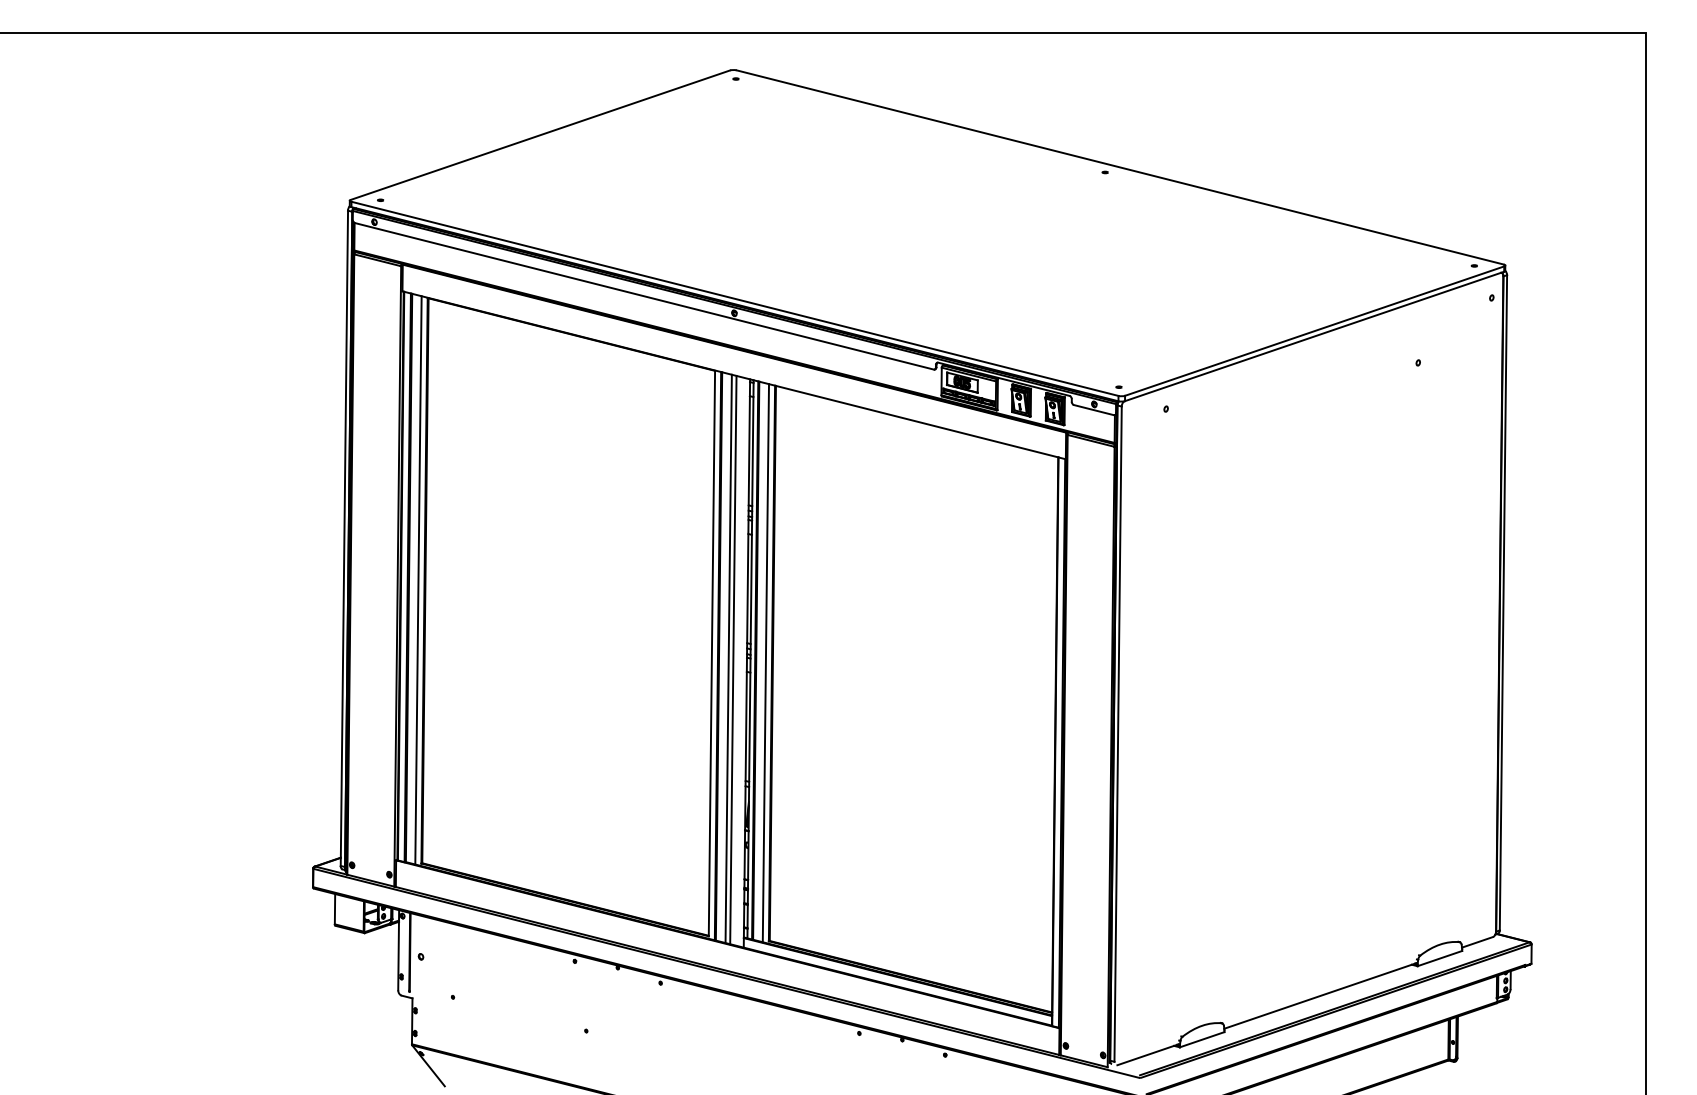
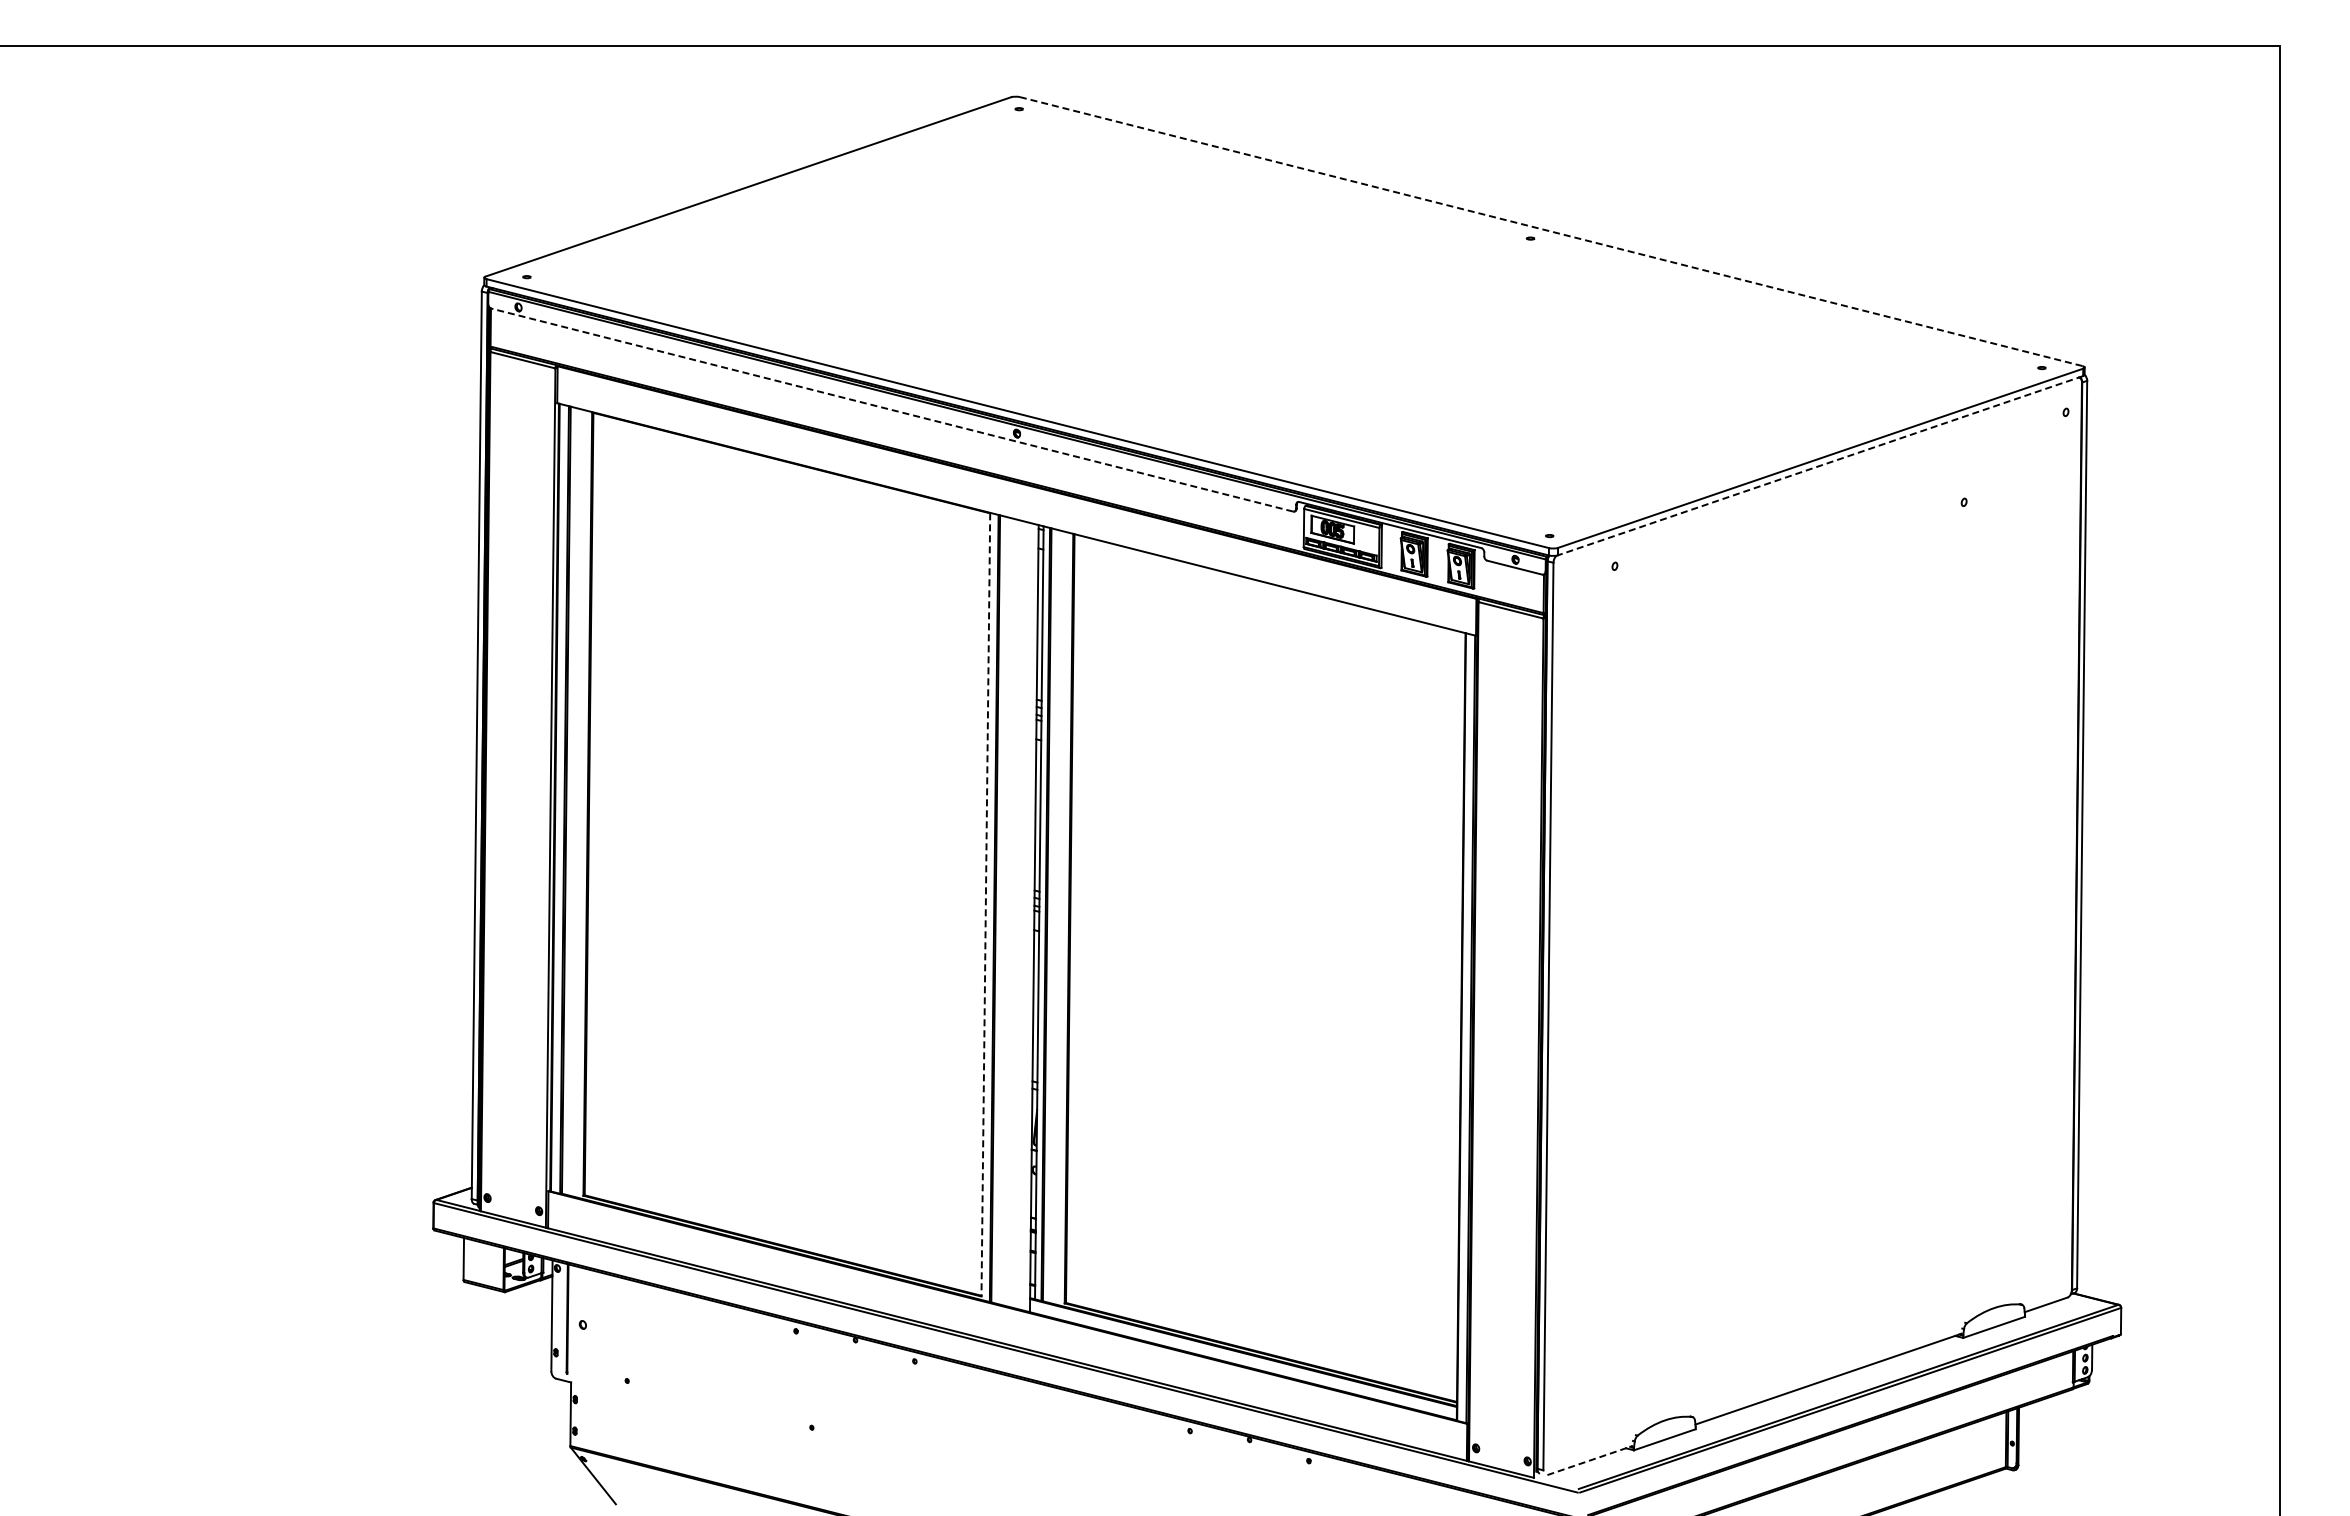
line: (1120, 167) -> (1551, 231), solid -> dashed
line: (644, 296) -> (892, 410), solid -> dashed
line: (1314, 336) -> (1820, 465), solid -> dashed
line: (418, 580) -> (579, 803), removed
line: (711, 653) -> (985, 904), solid -> dashed
line: (728, 658) -> (1008, 911), removed
line: (733, 659) -> (1015, 913), removed
line: (765, 662) -> (1060, 917), removed
line: (1147, 1054) -> (1589, 1460), solid -> dashed

